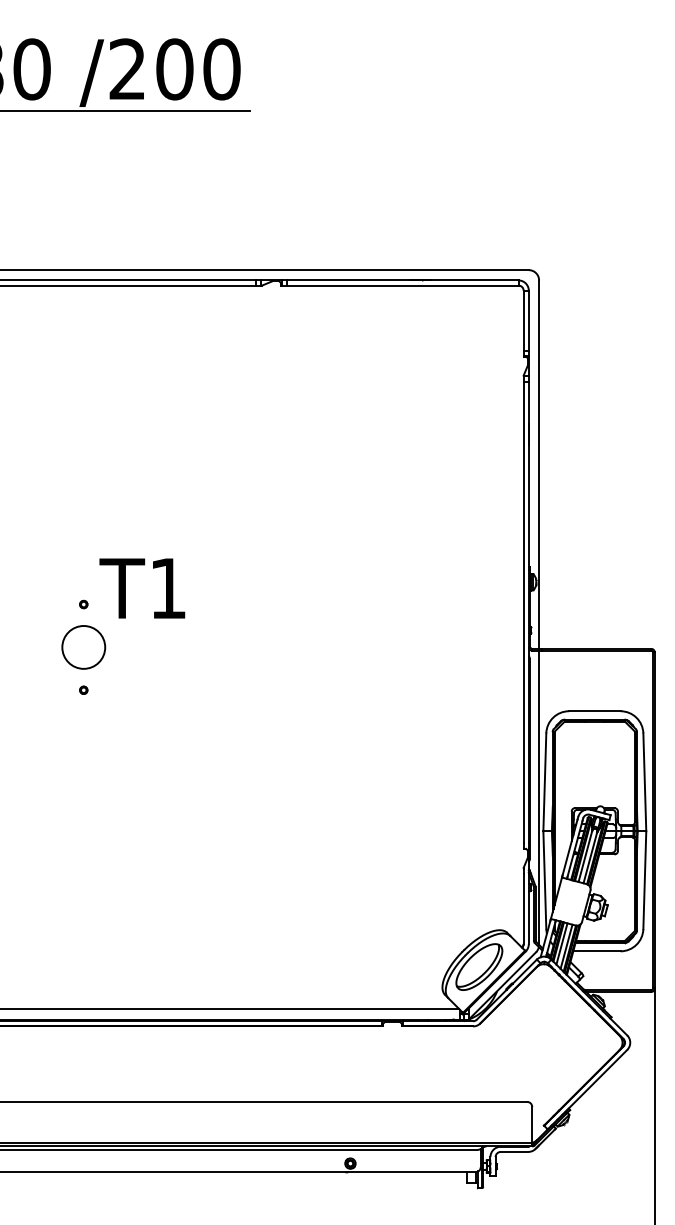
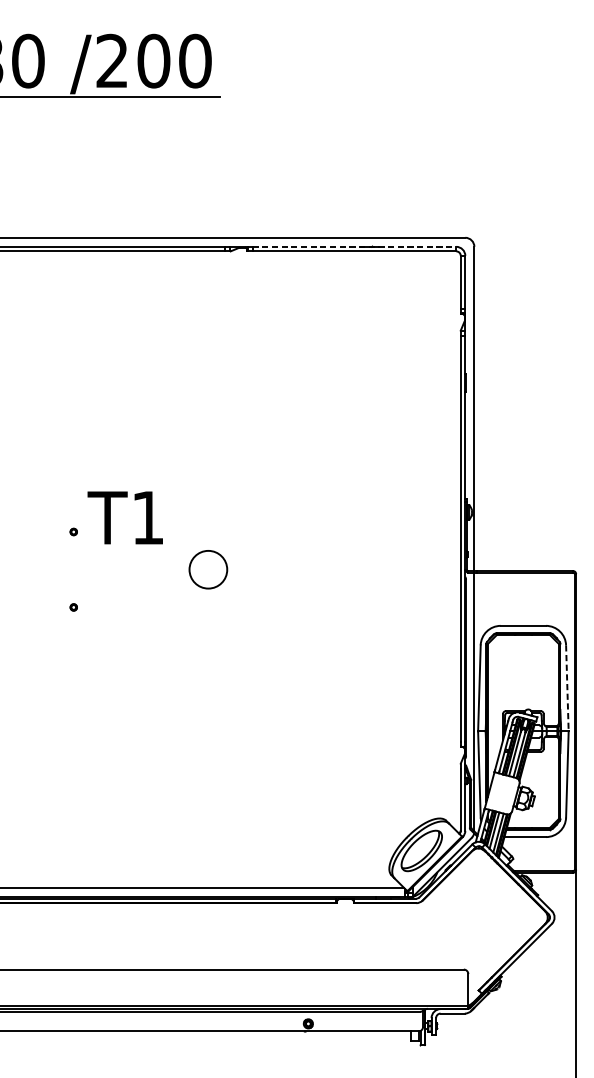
line: (402, 280) -> (354, 246), solid -> dashed
circle: (83, 647) -> (208, 569), moved
line: (644, 782) -> (567, 688), solid -> dashed

